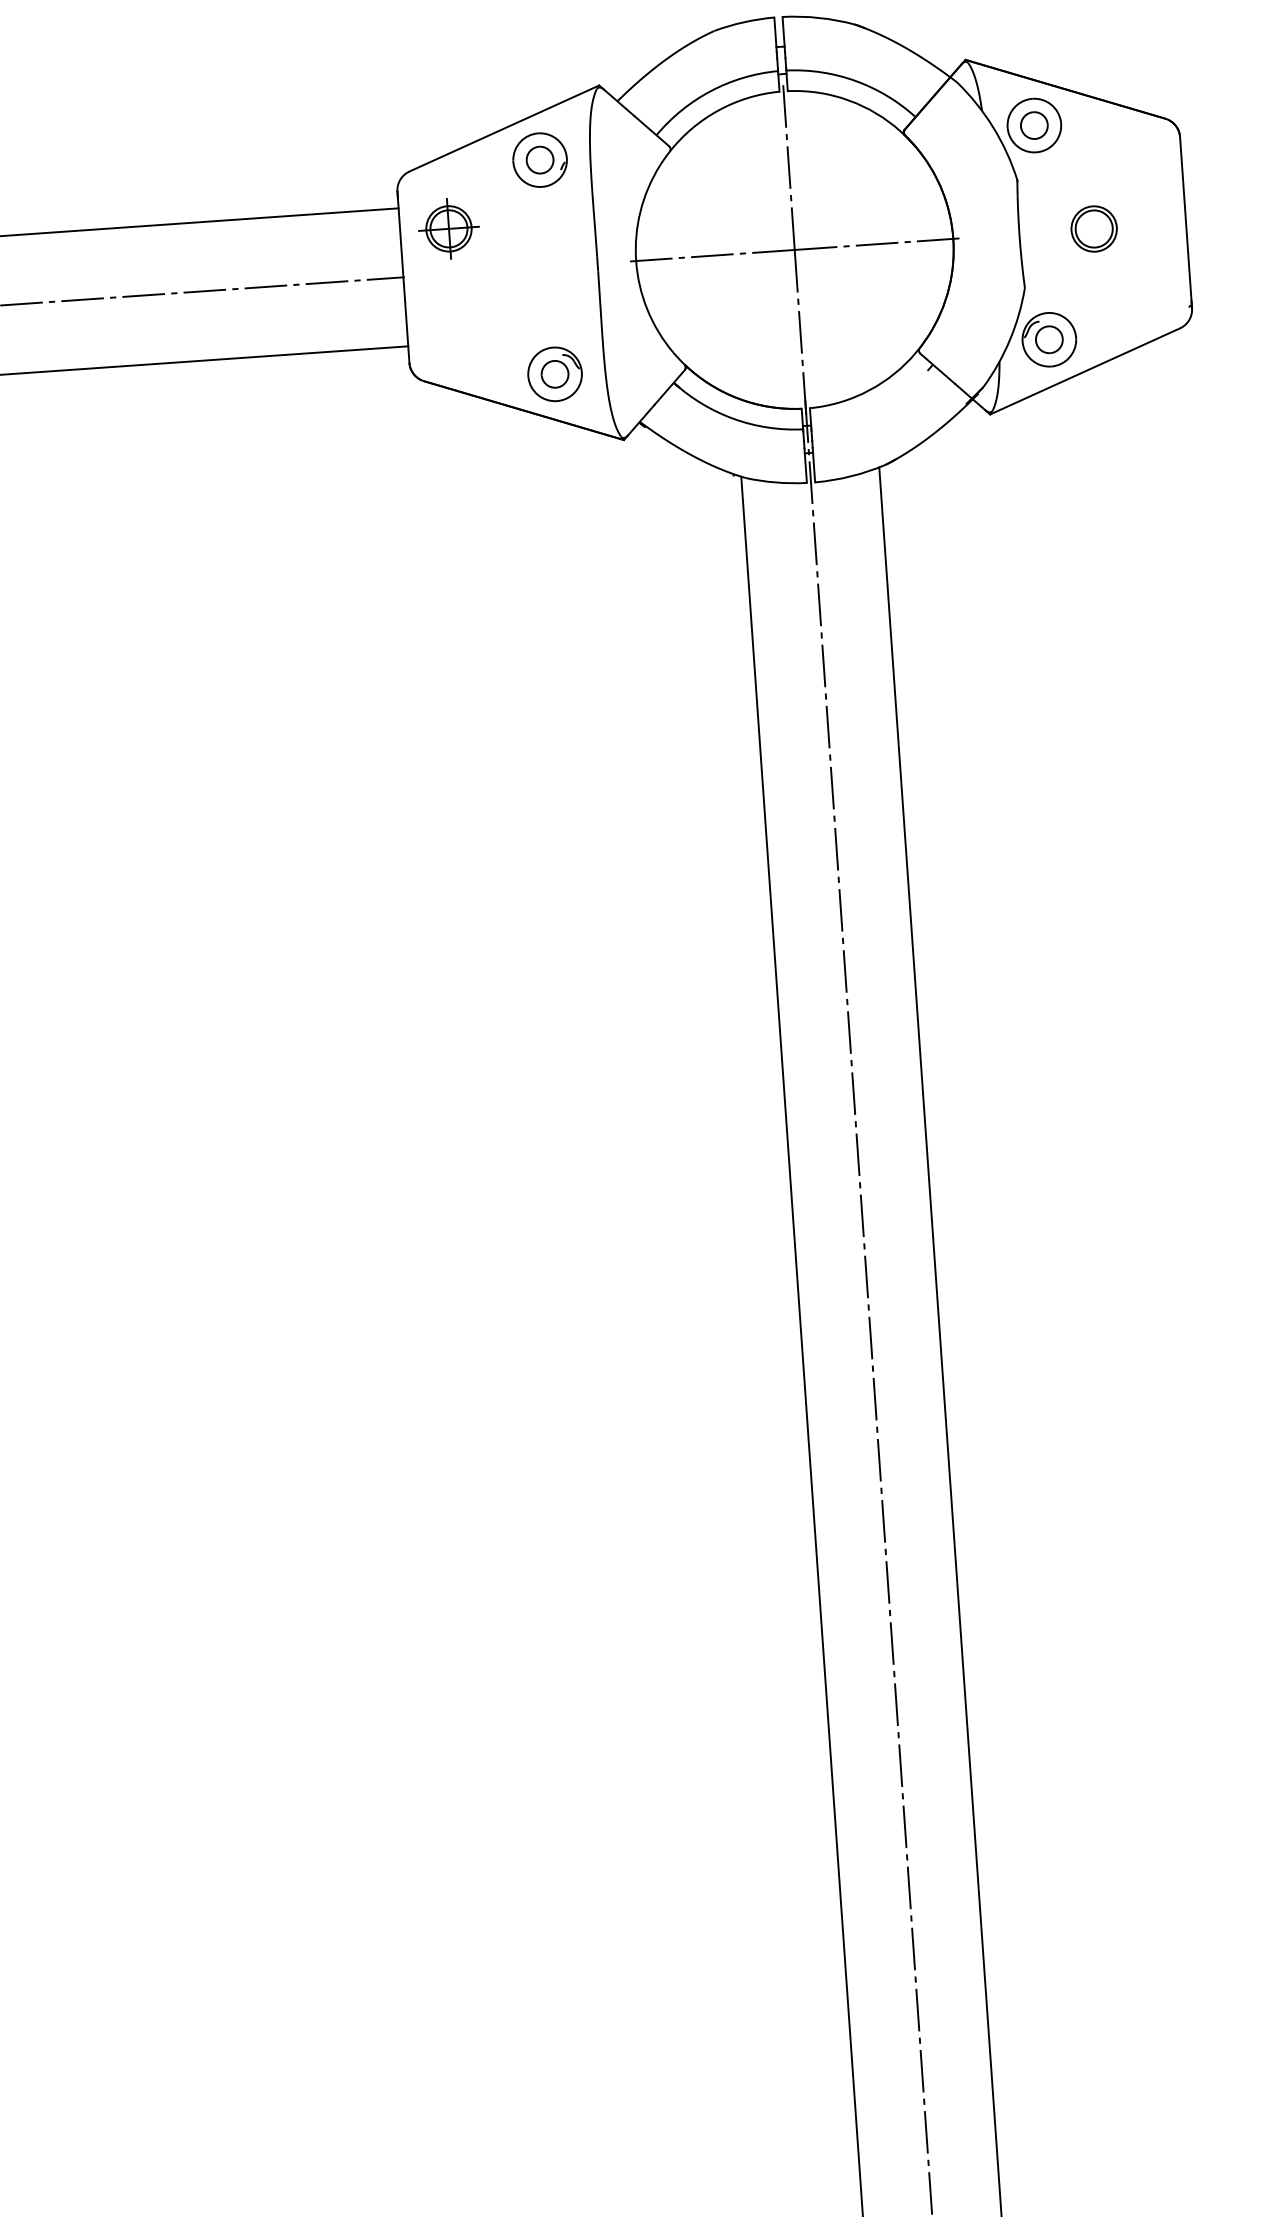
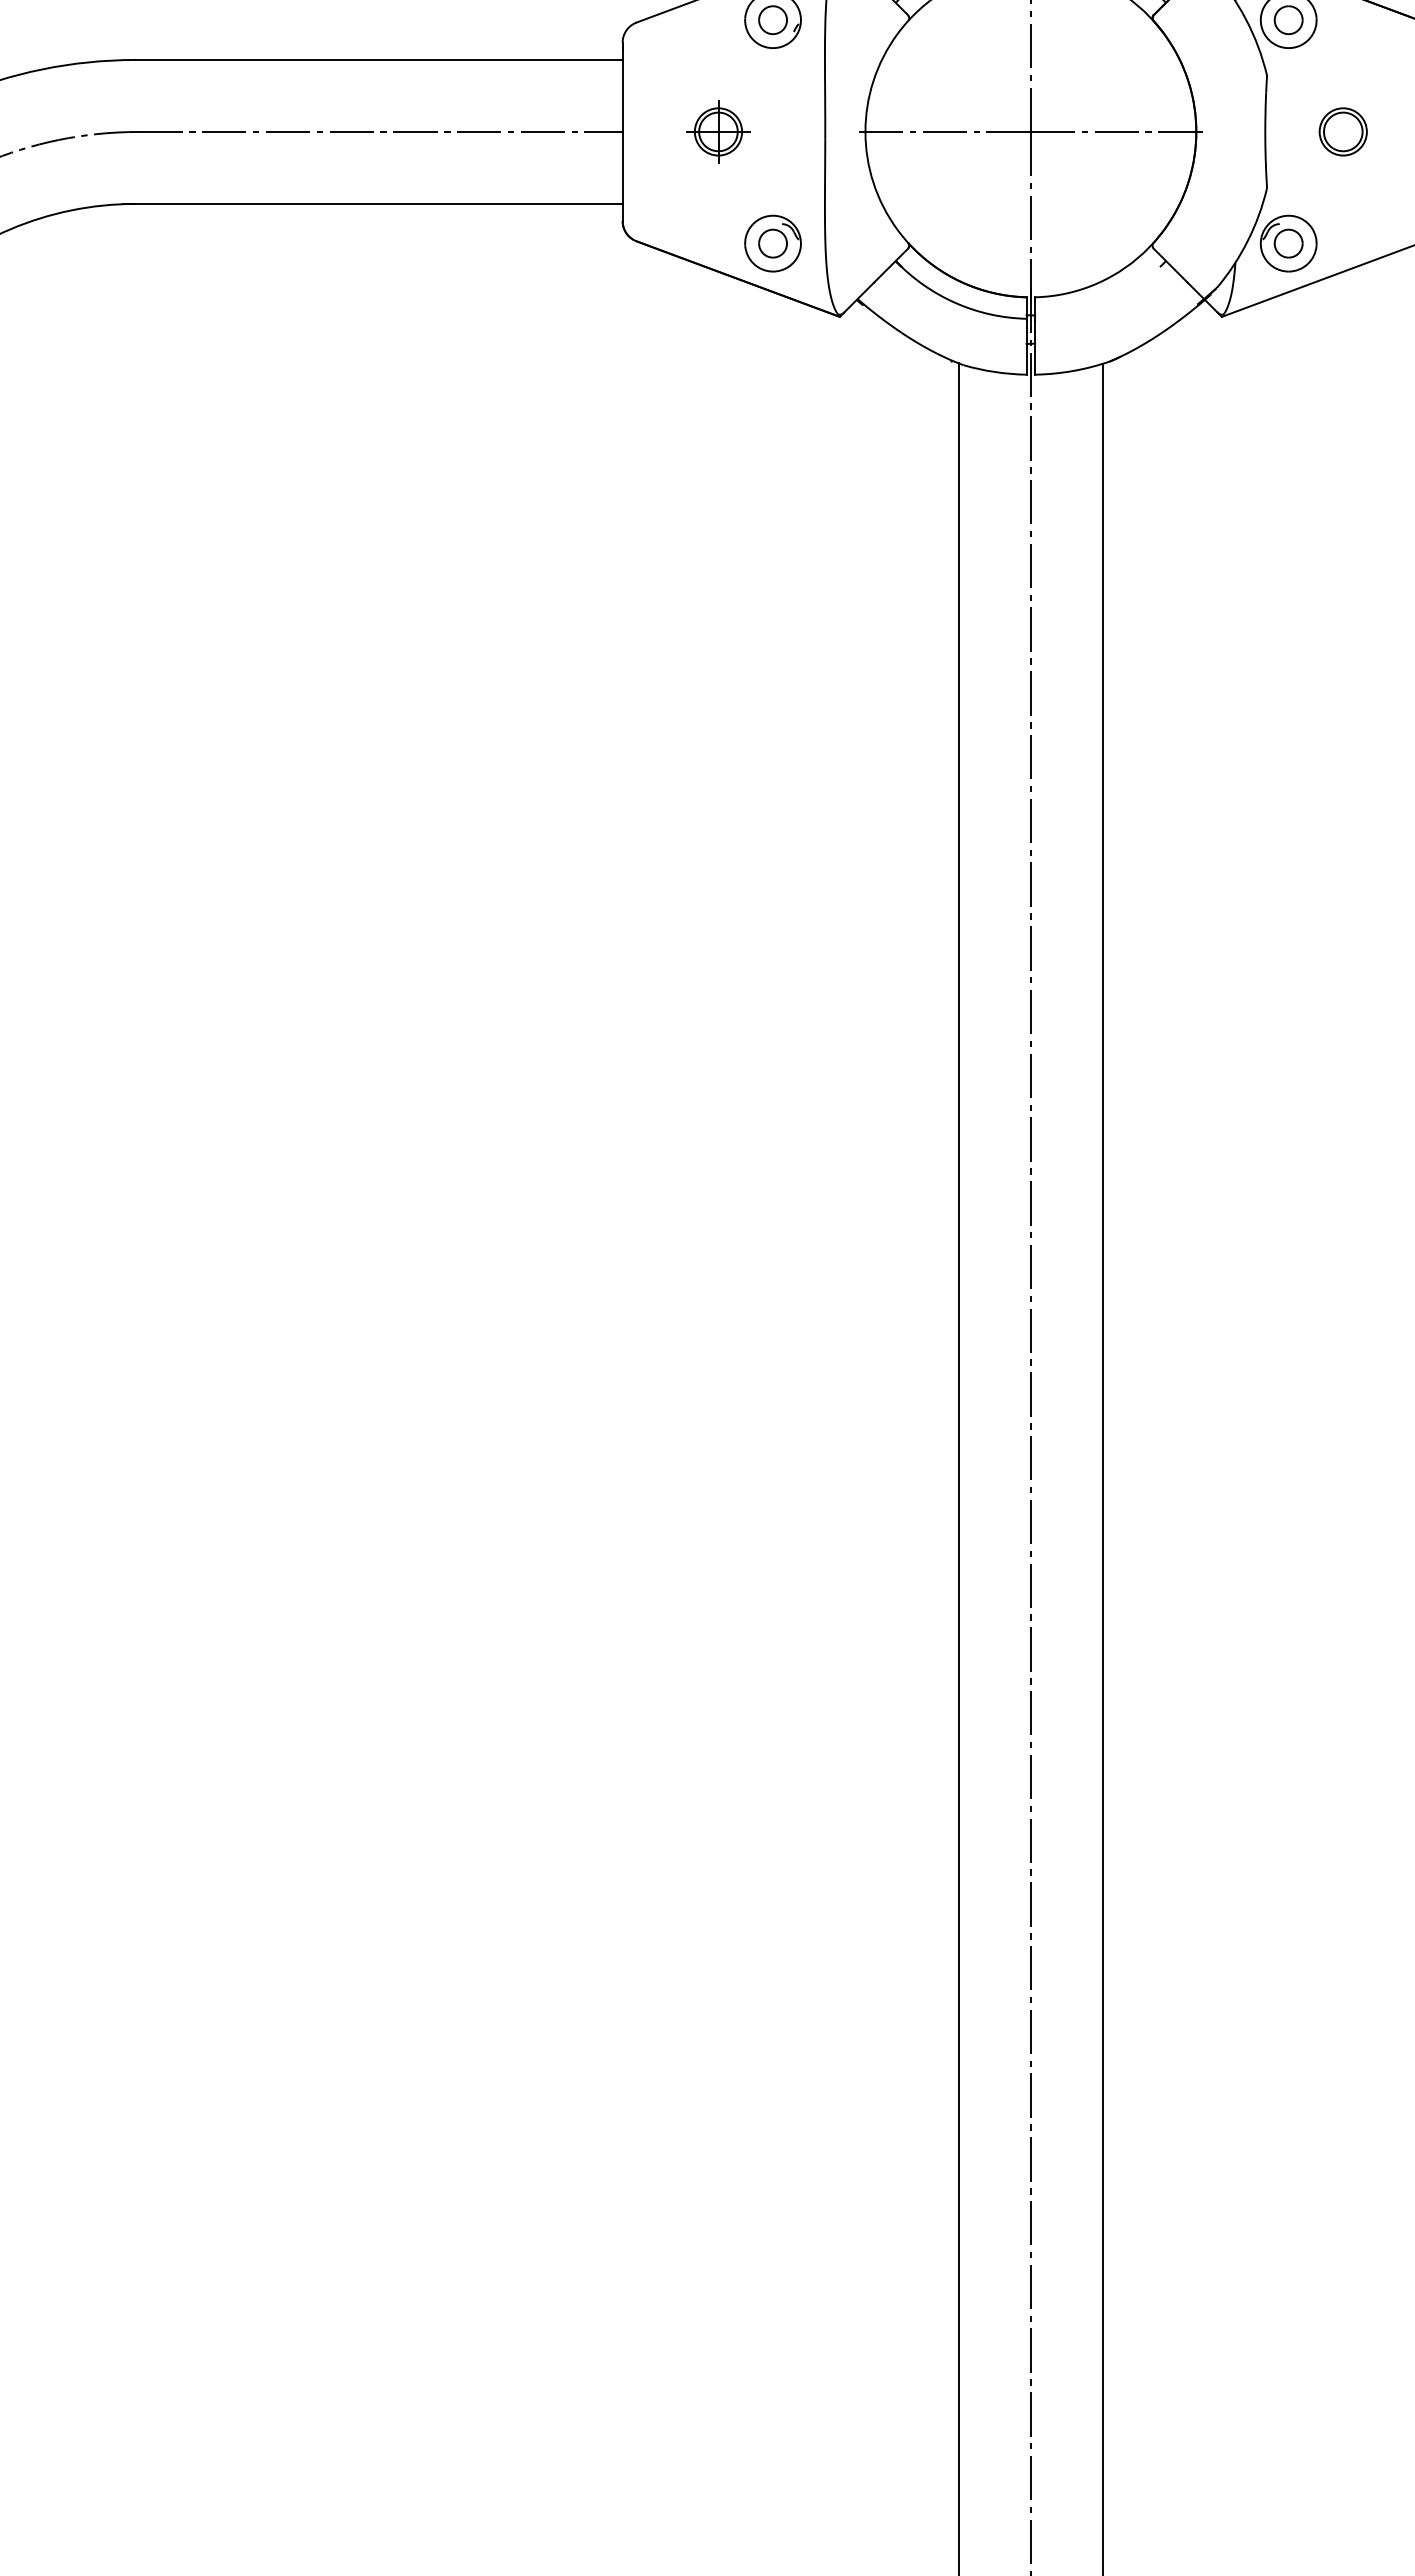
part: (448, 228) -> (718, 131), moved

